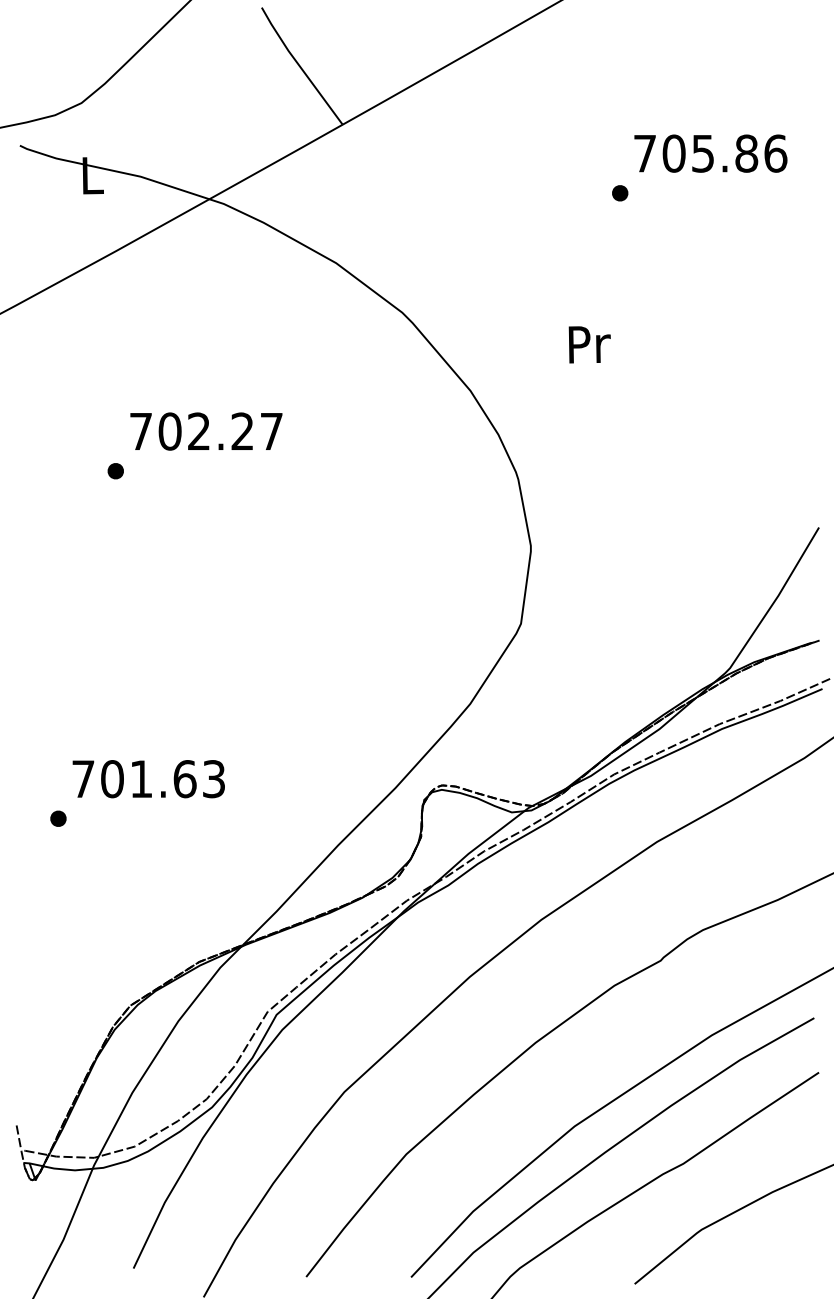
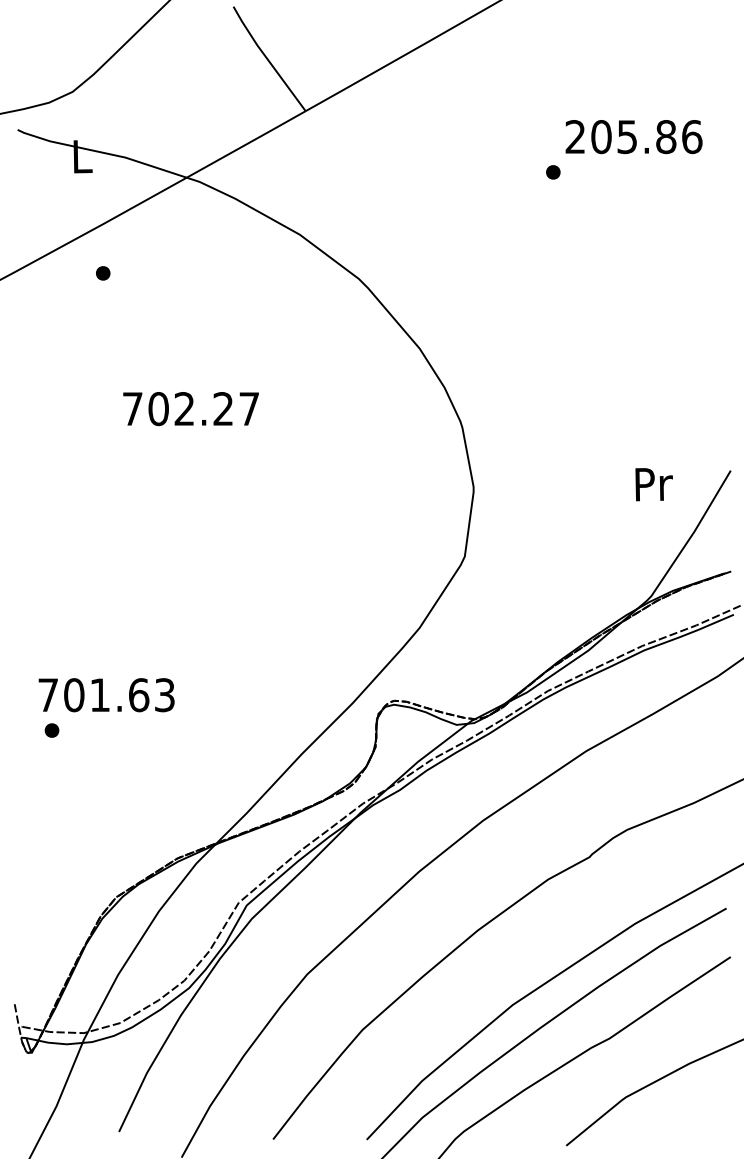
text: (645, 153) -> (575, 136), 705.86 -> 205.86
text: (589, 344) -> (653, 484), moved
text: (205, 432) -> (190, 409), moved
part: (116, 471) -> (103, 273), moved
text: (148, 779) -> (106, 695), moved

